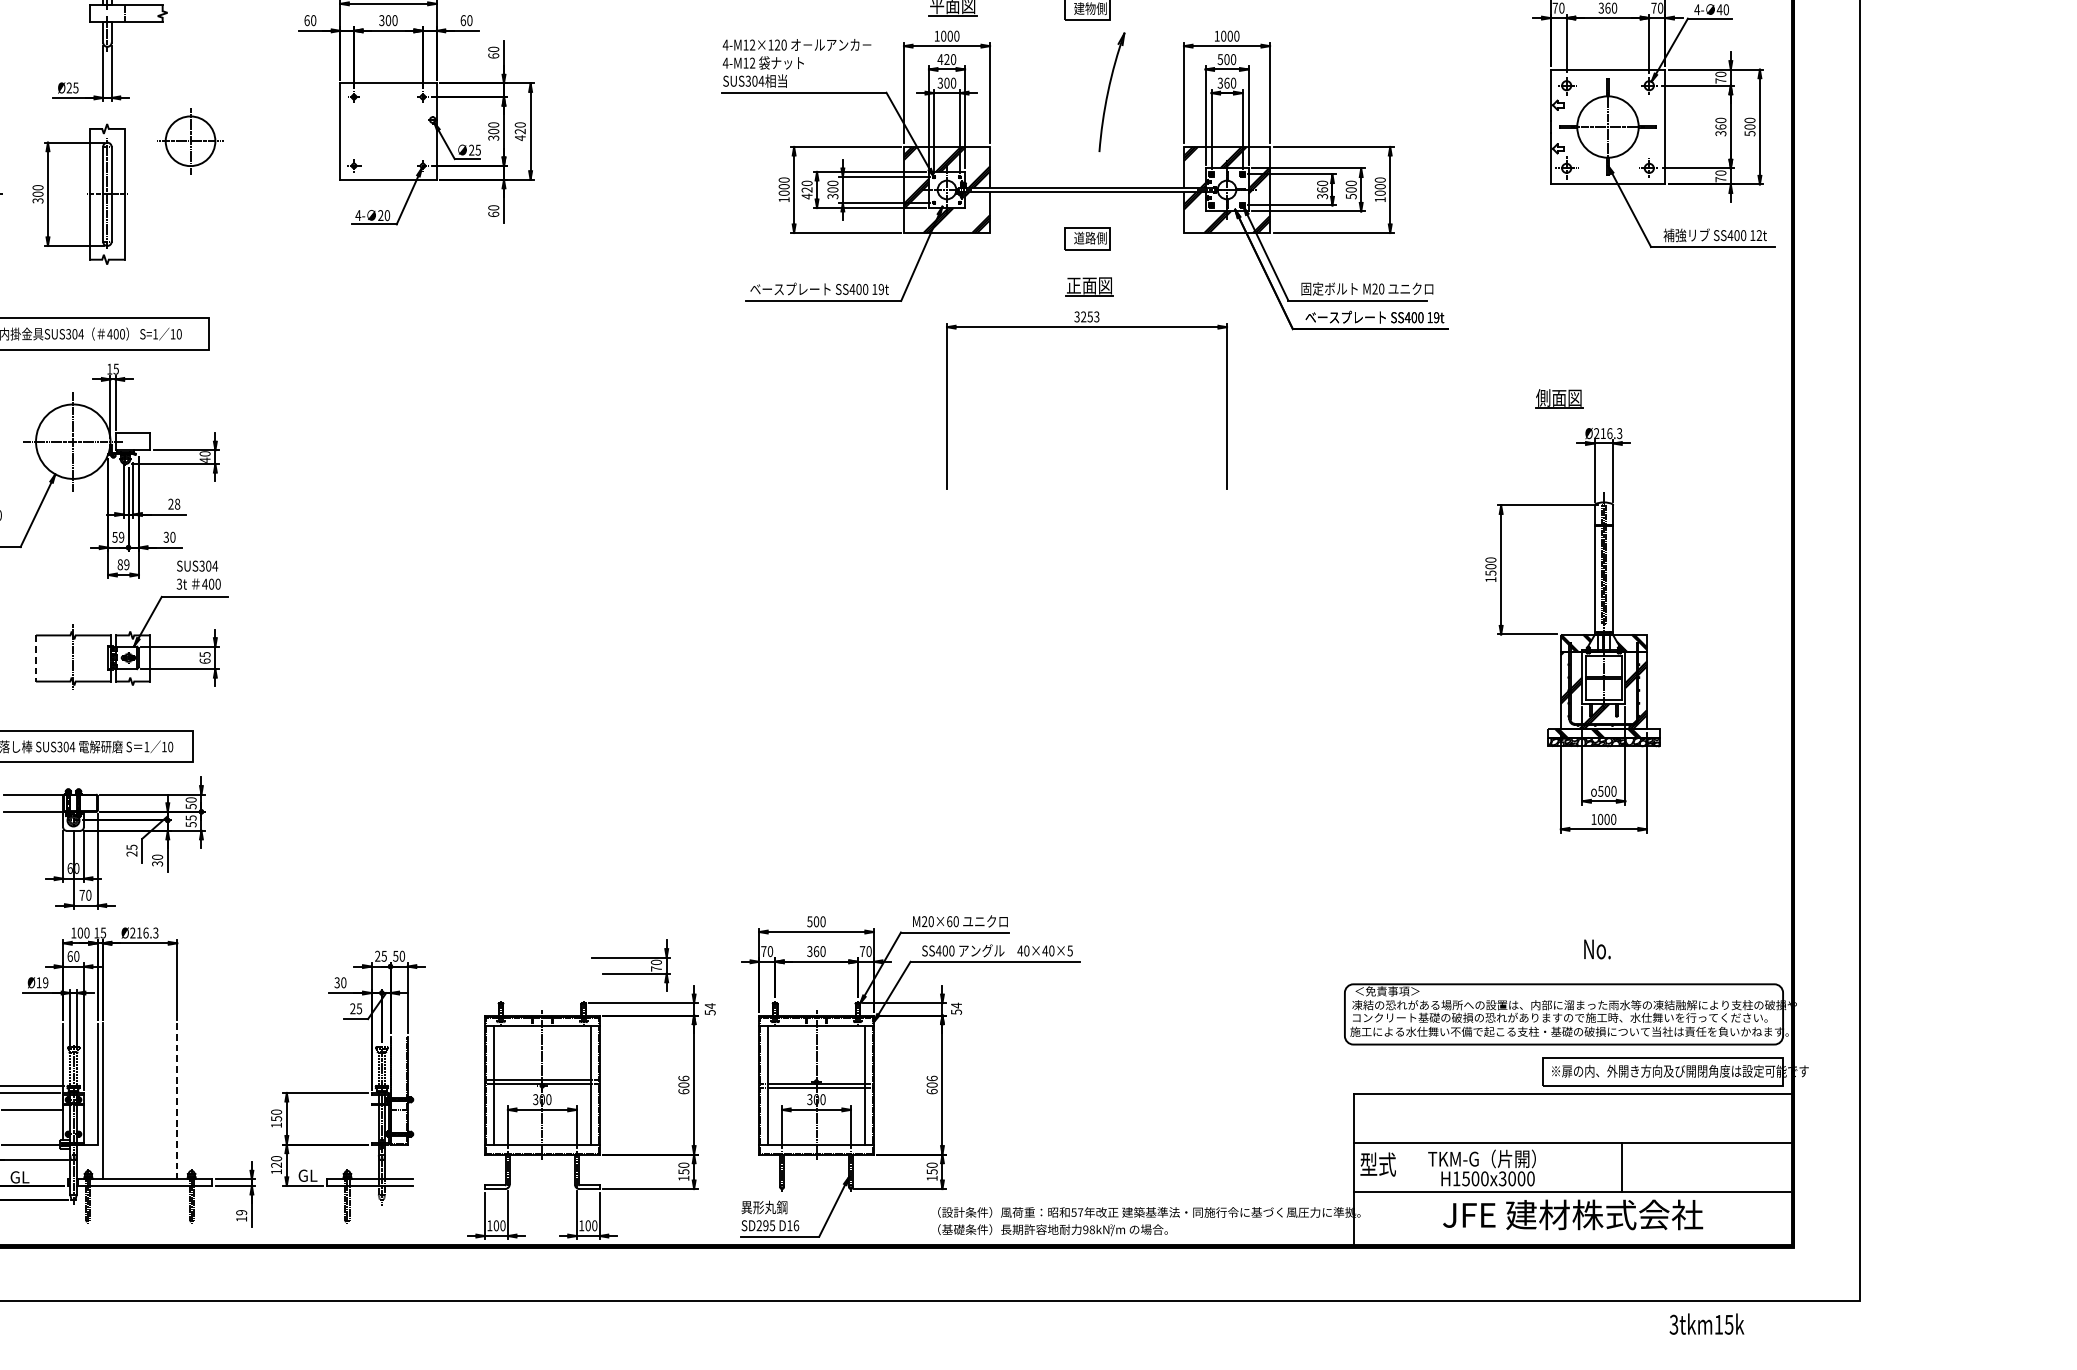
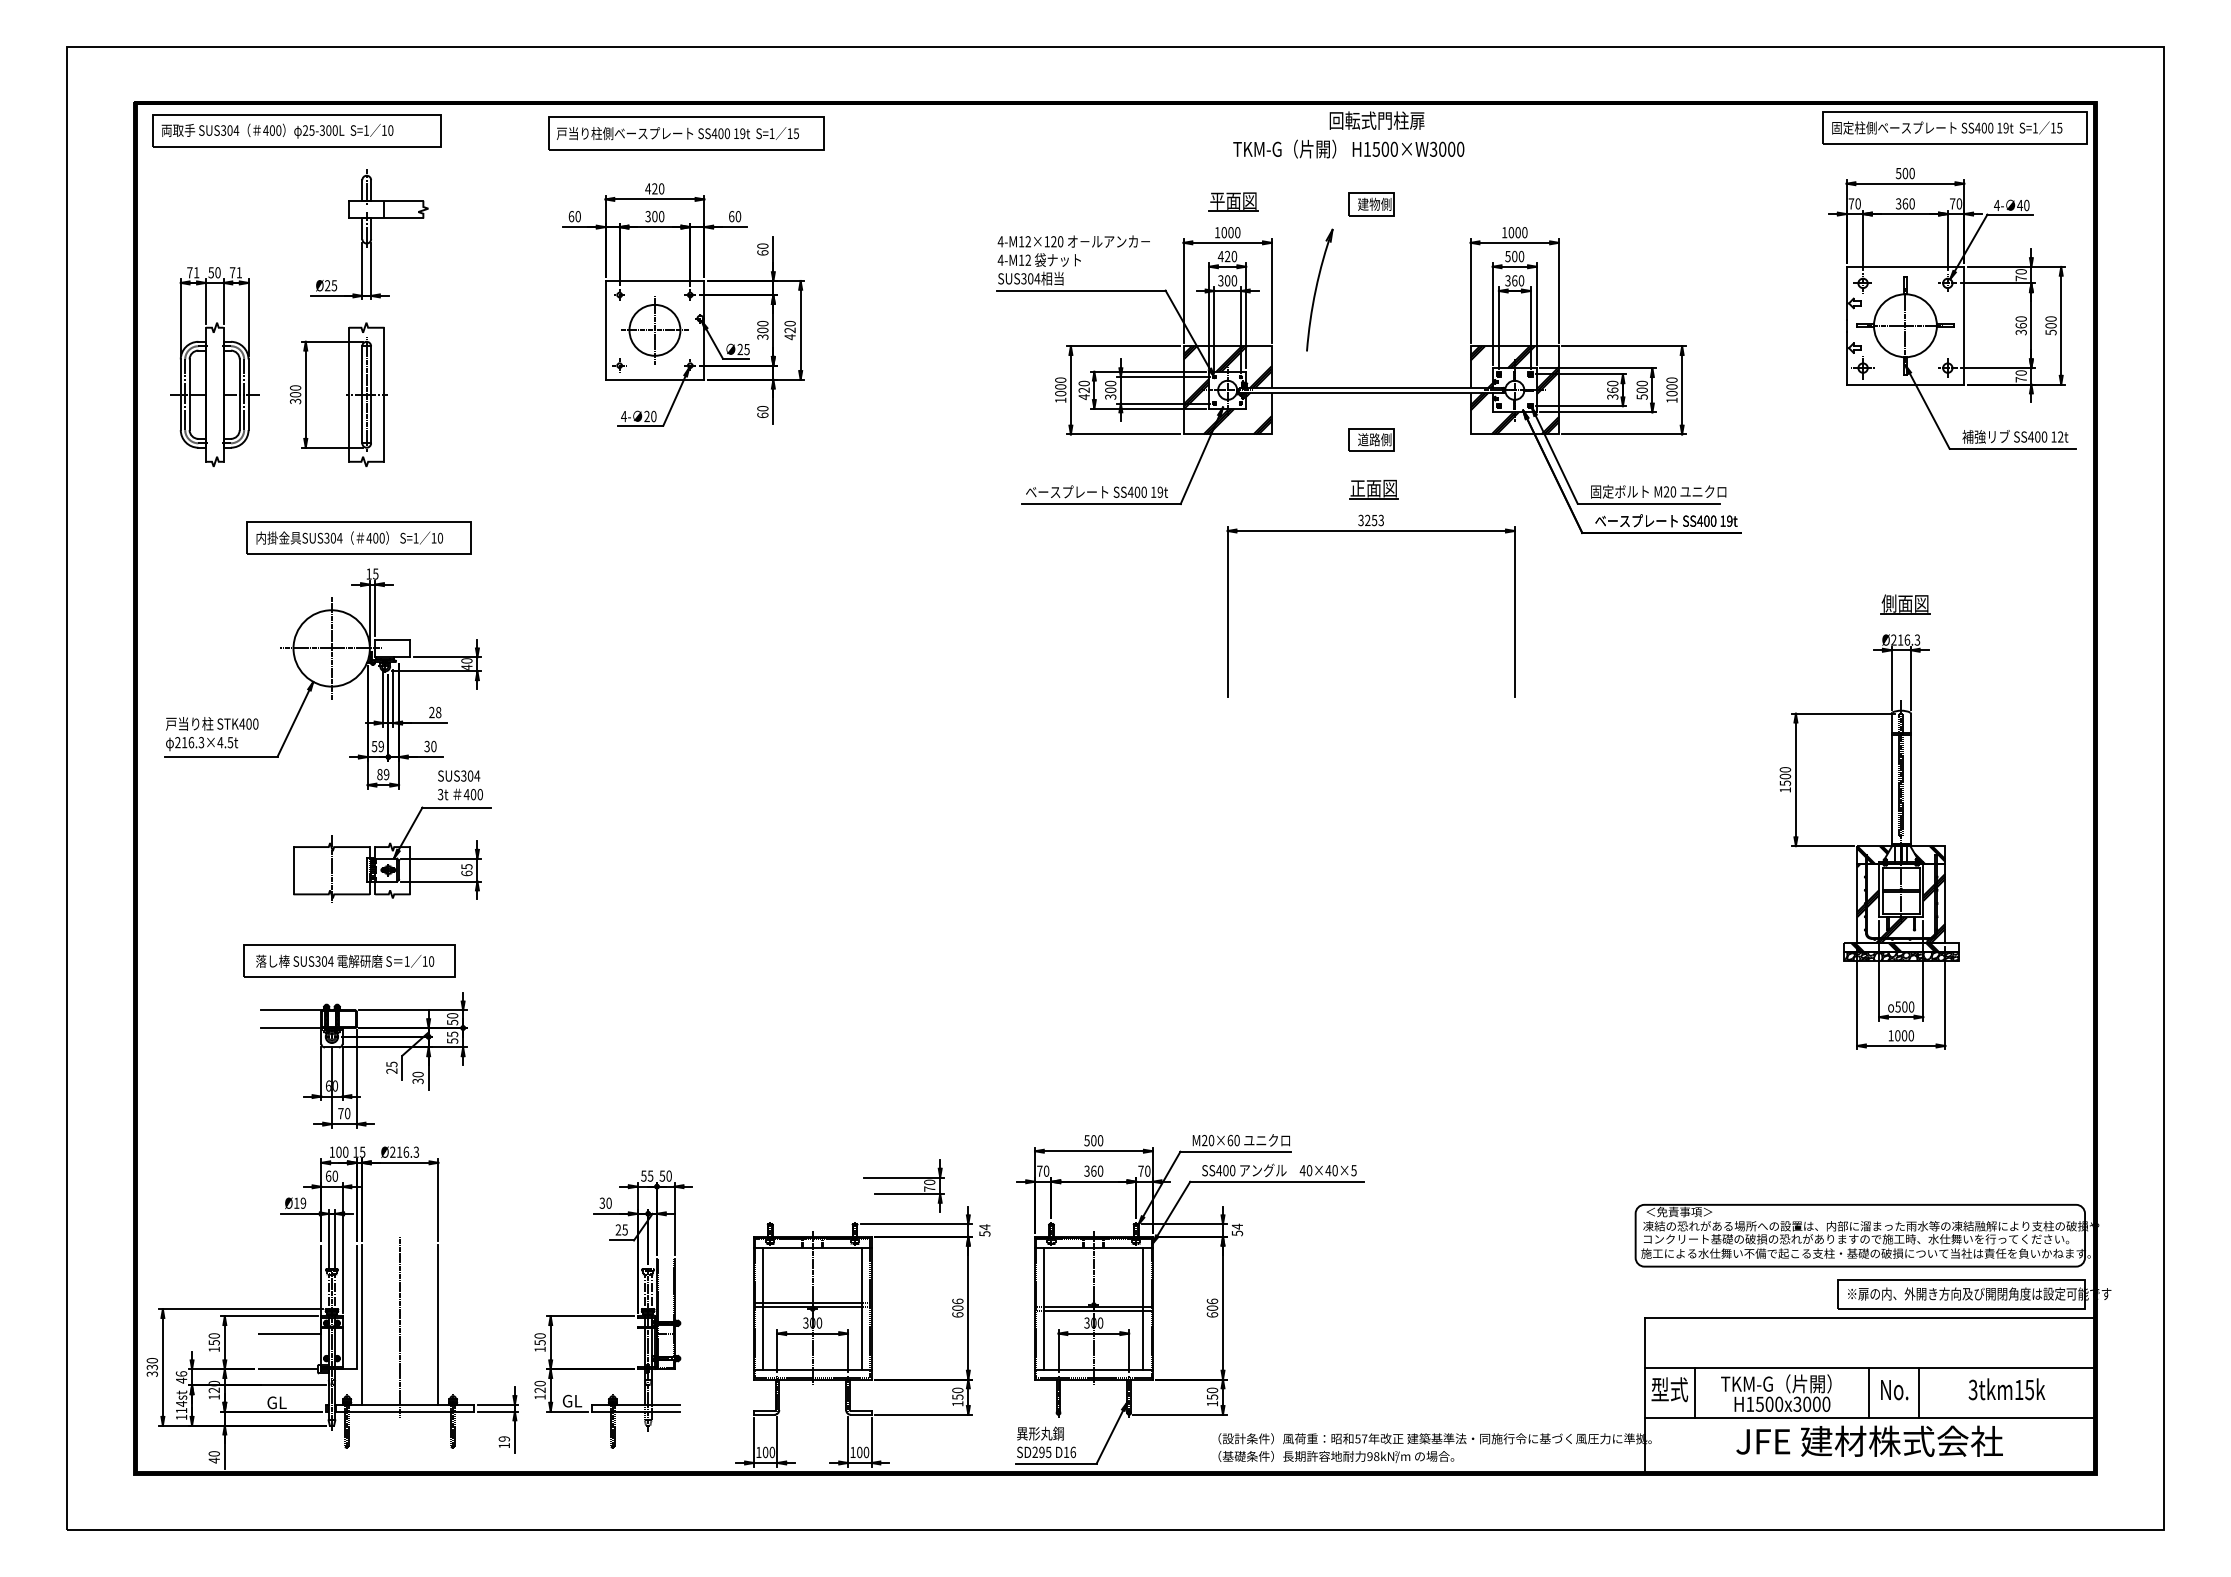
part: (1111, 91) -> (1319, 289), moved
part: (190, 141) -> (654, 330), moved
part: (1559, 398) -> (1905, 604), moved
line: (36, 658) -> (293, 870), dashed -> solid
text: (1597, 949) -> (1894, 1390), moved
text: (377, 955) -> (643, 1175), 25 -> 55
line: (177, 1101) -> (438, 1325), dashed -> solid
line: (140, 1103) -> (400, 1327), added
line: (1402, 1167) -> (1694, 1392), added
line: (1572, 1167) -> (1869, 1392), added
text: (1706, 1324) -> (2006, 1389), moved

